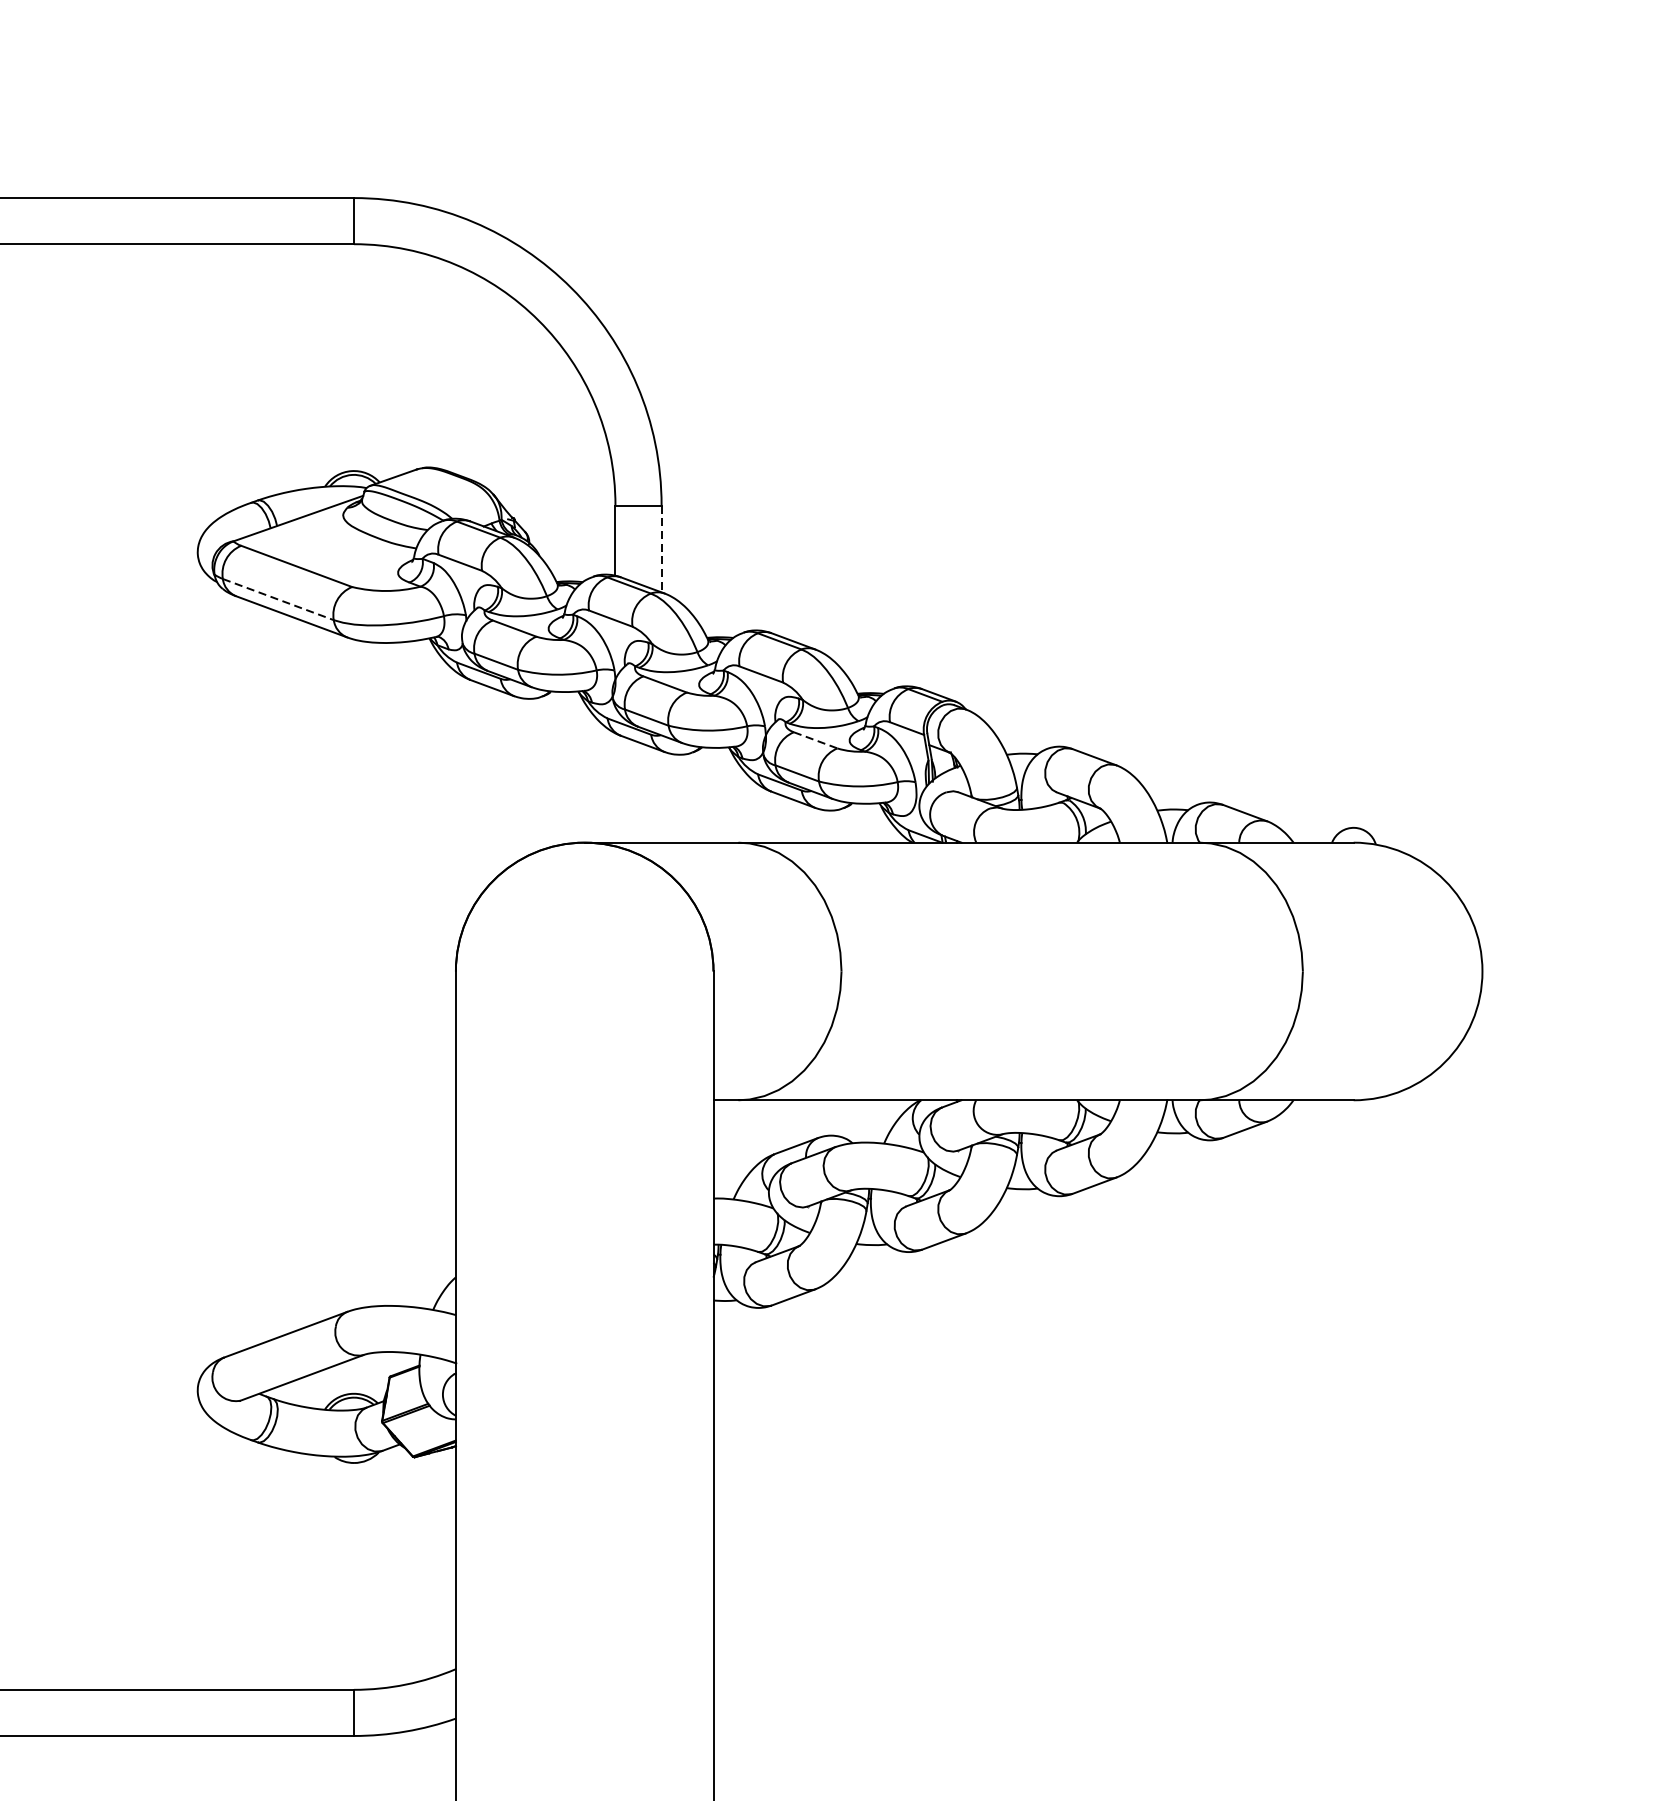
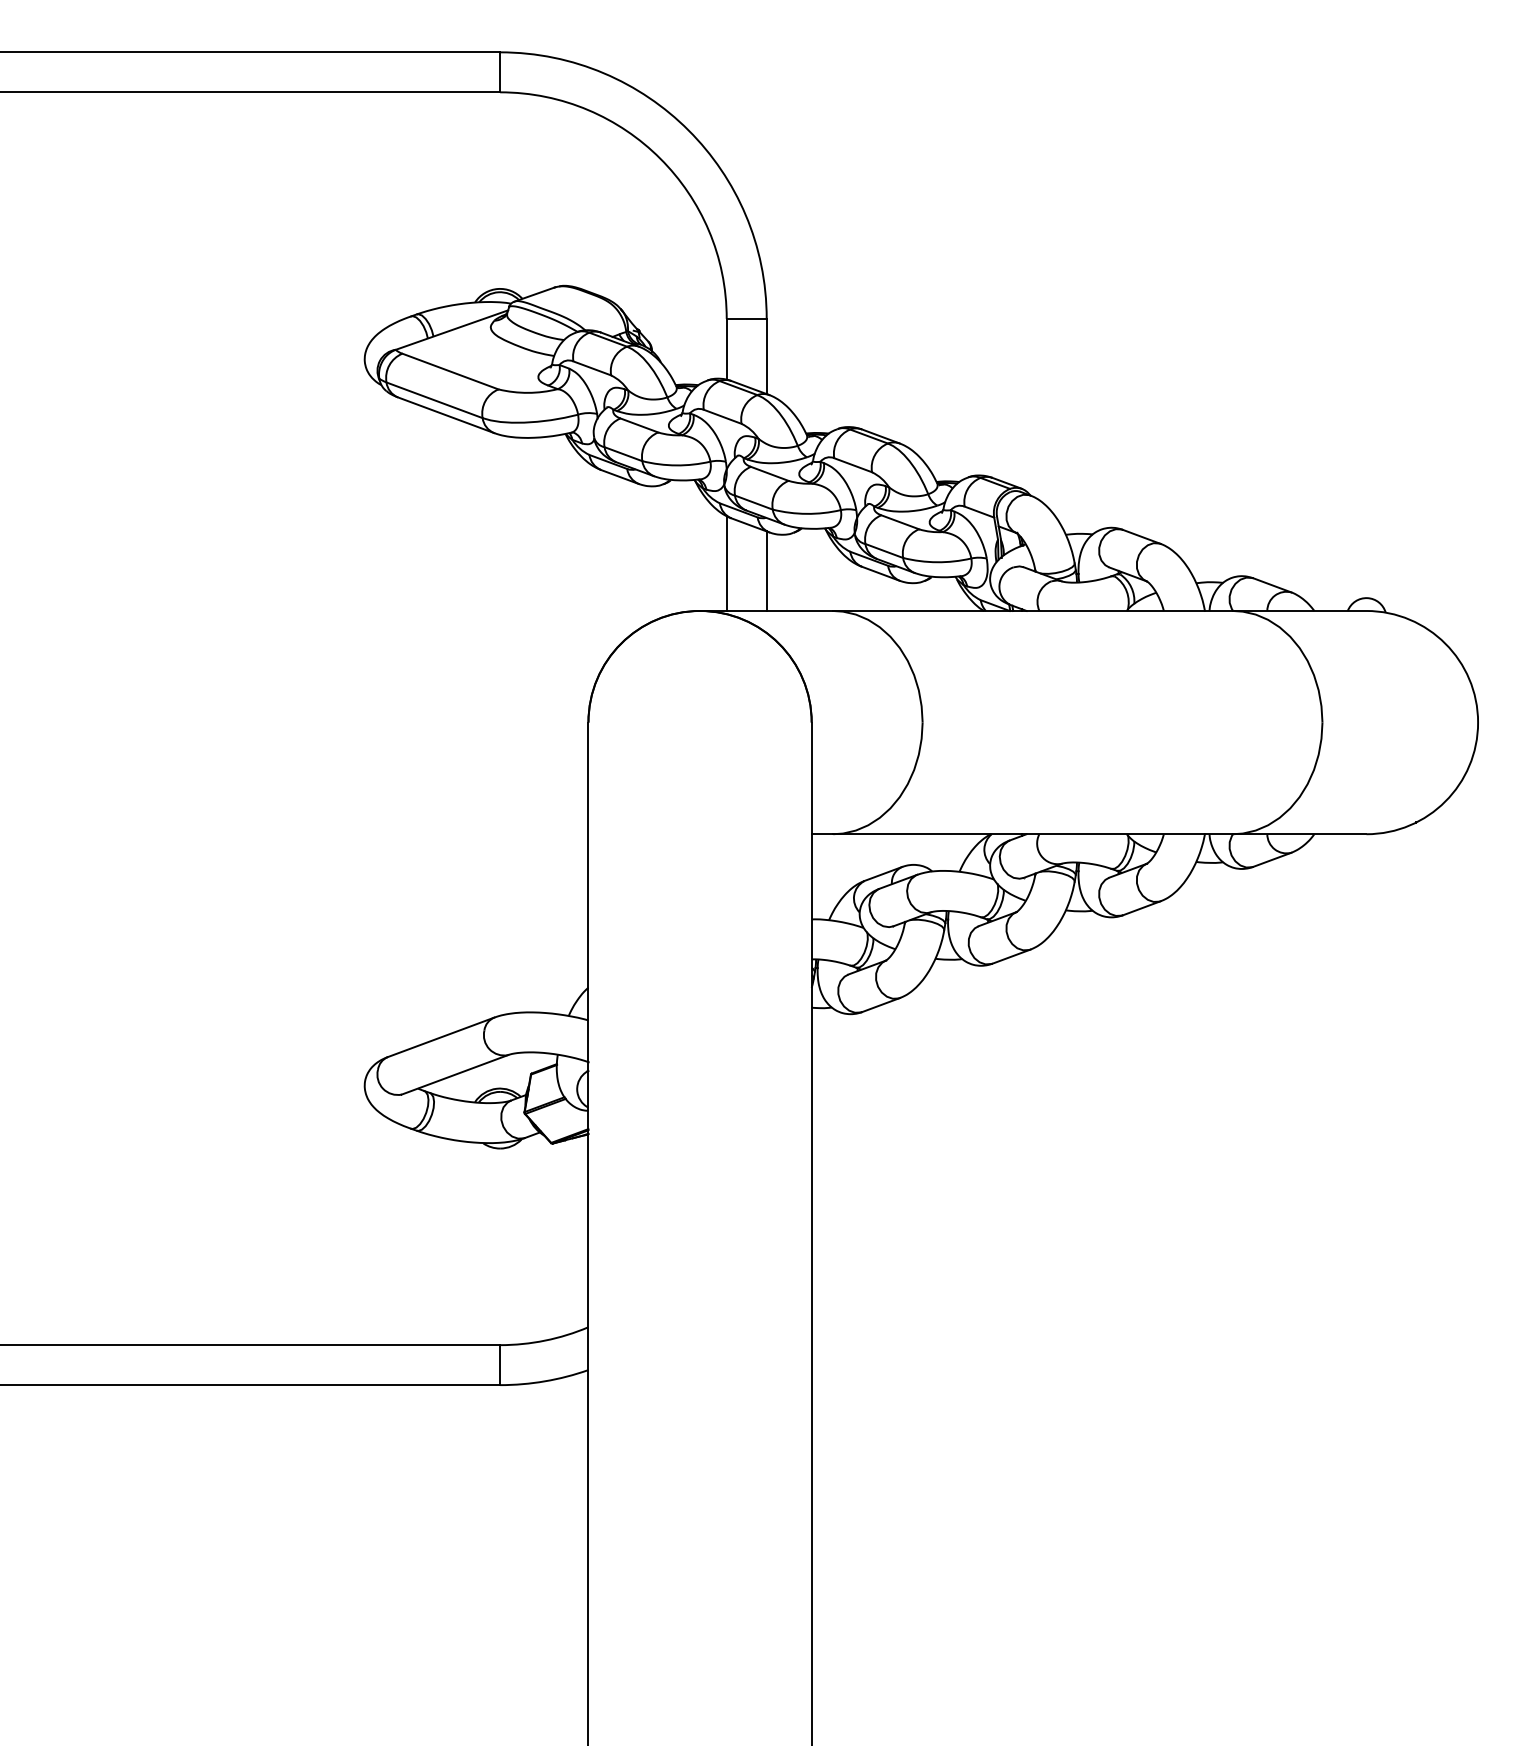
line: (661, 549) -> (766, 356), dashed -> solid
line: (279, 599) -> (435, 400), dashed -> solid
line: (815, 740) -> (900, 522), dashed -> solid
line: (615, 787) -> (726, 563), added
line: (661, 795) -> (766, 570), added

